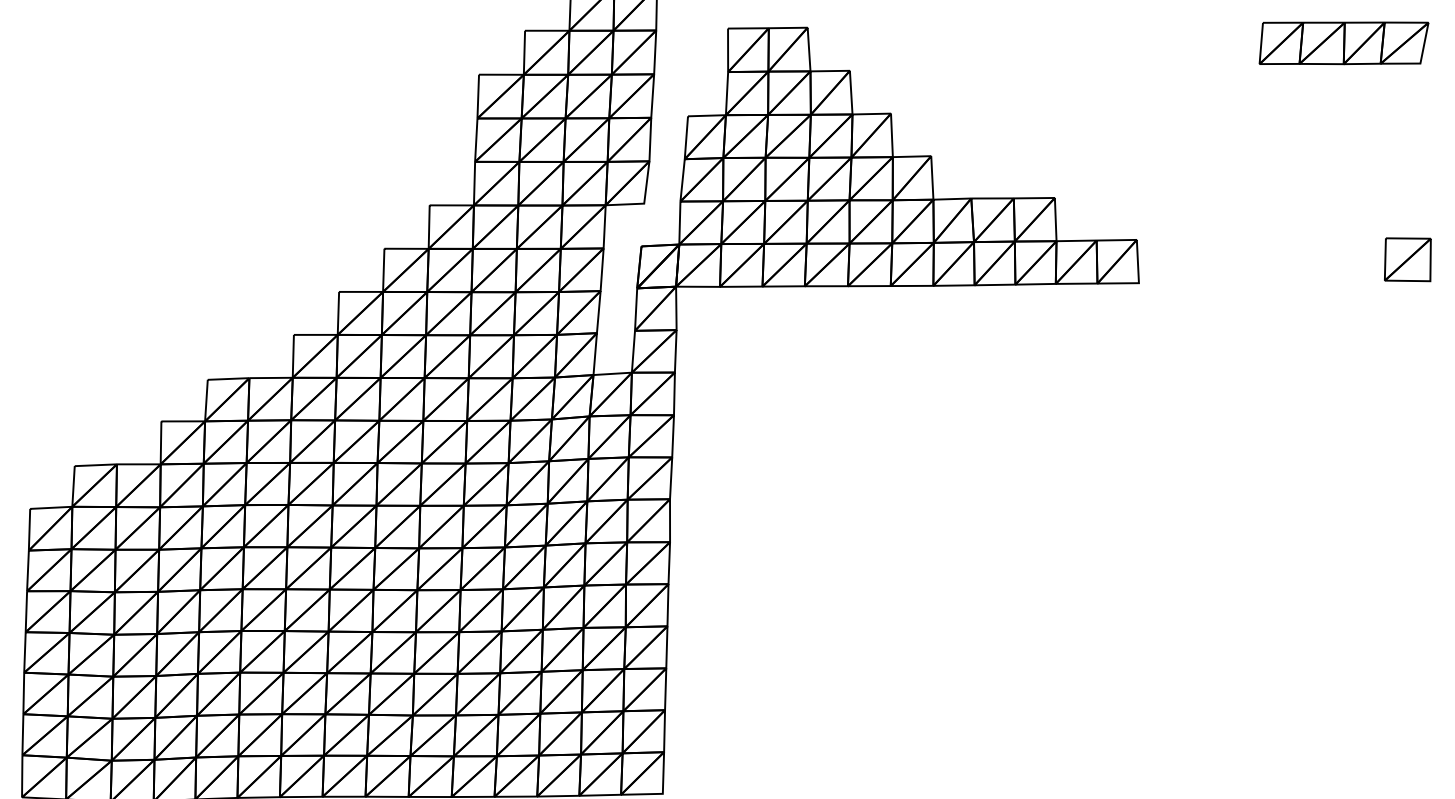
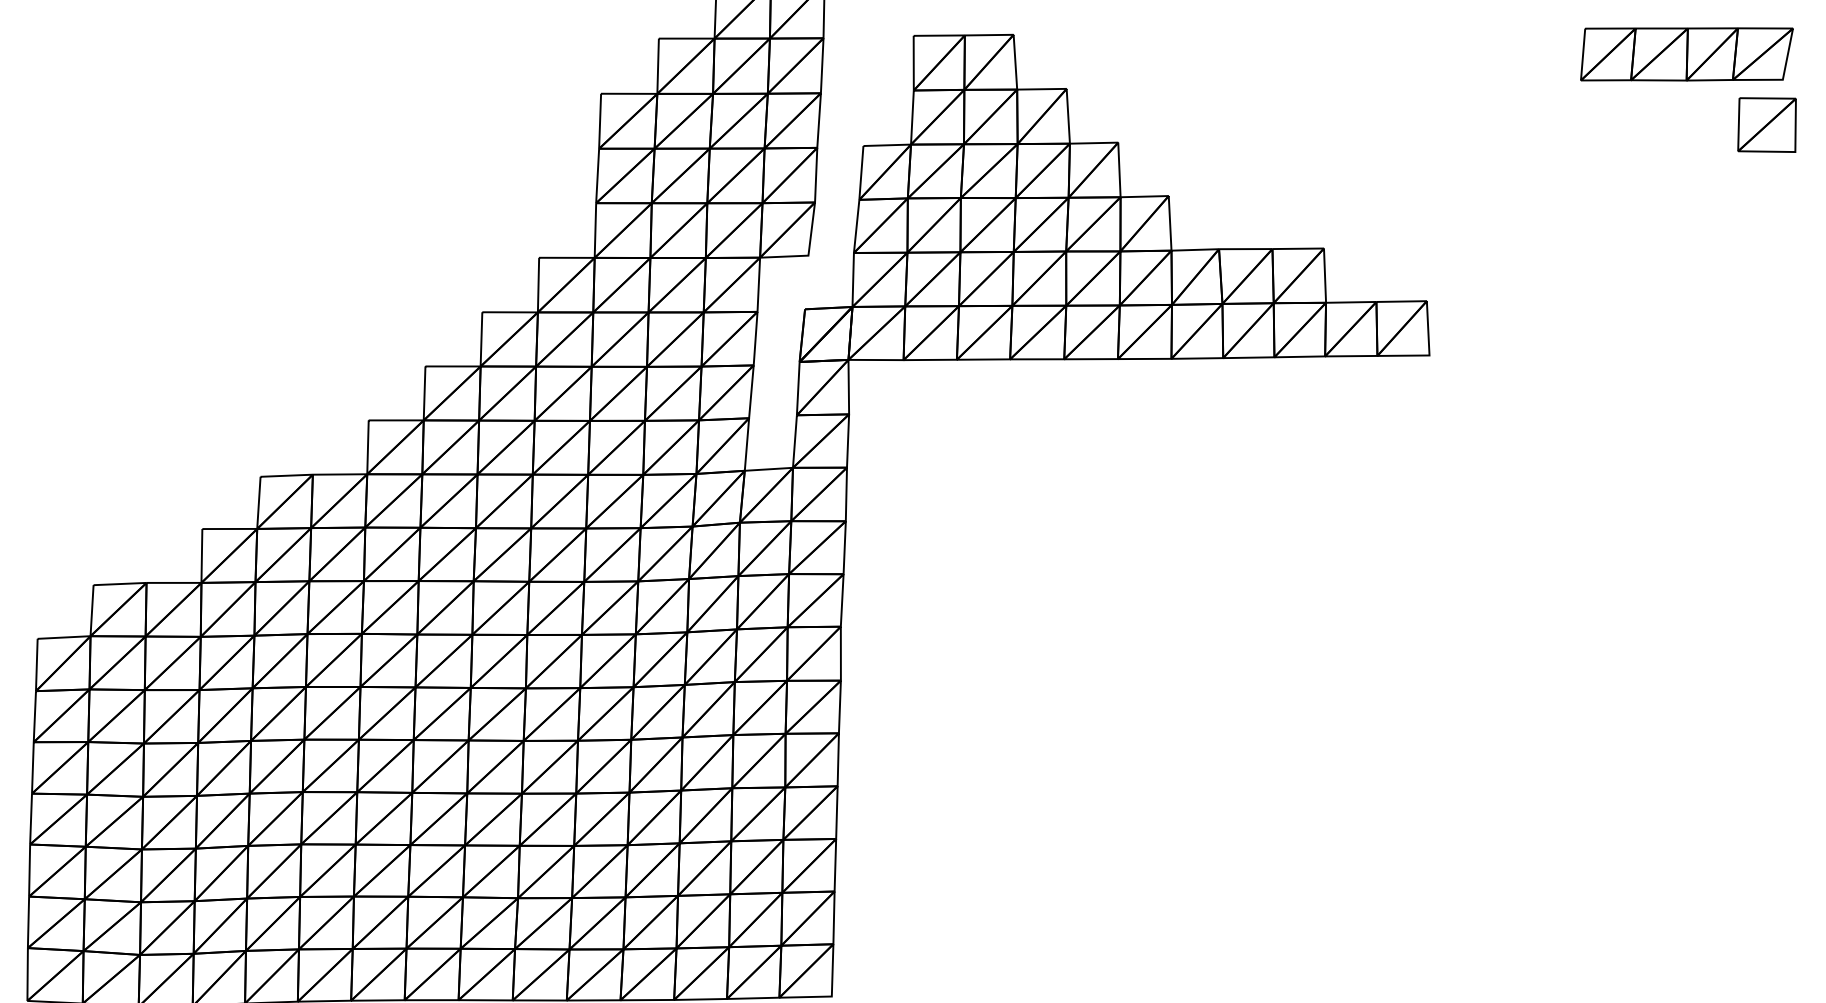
part: (1407, 259) -> (1766, 124), moved

